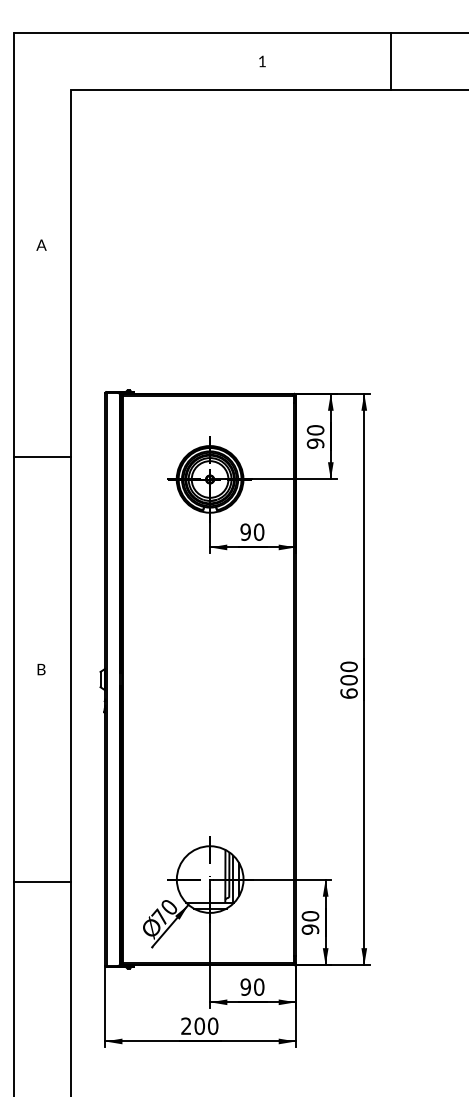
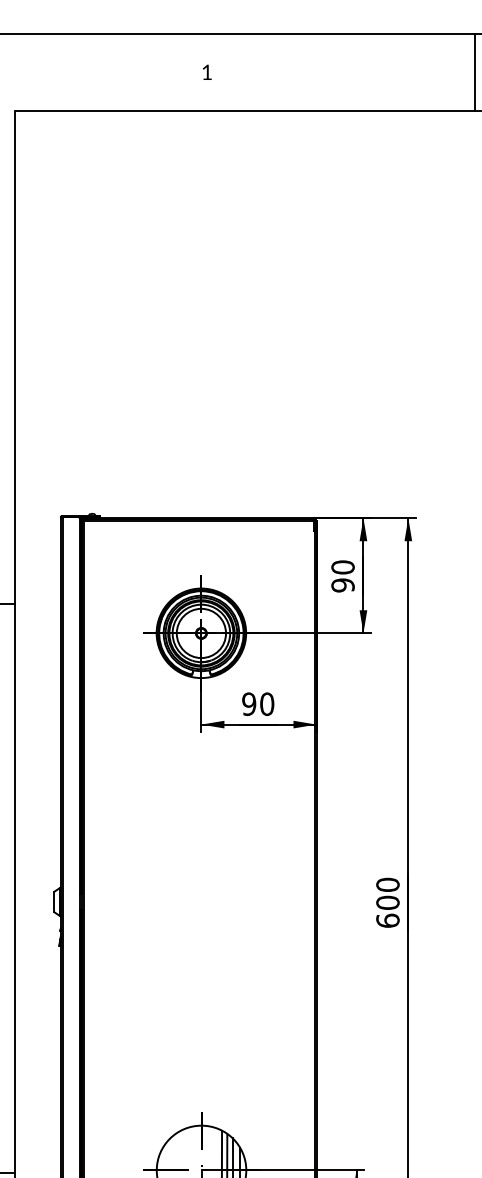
text: (262, 61) -> (207, 72), moved
line: (391, 61) -> (475, 72), moved

